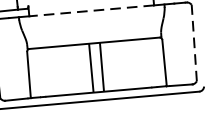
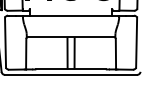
line: (90, 10) -> (70, 15), dashed -> solid
line: (194, 42) -> (136, 42), dashed -> solid

